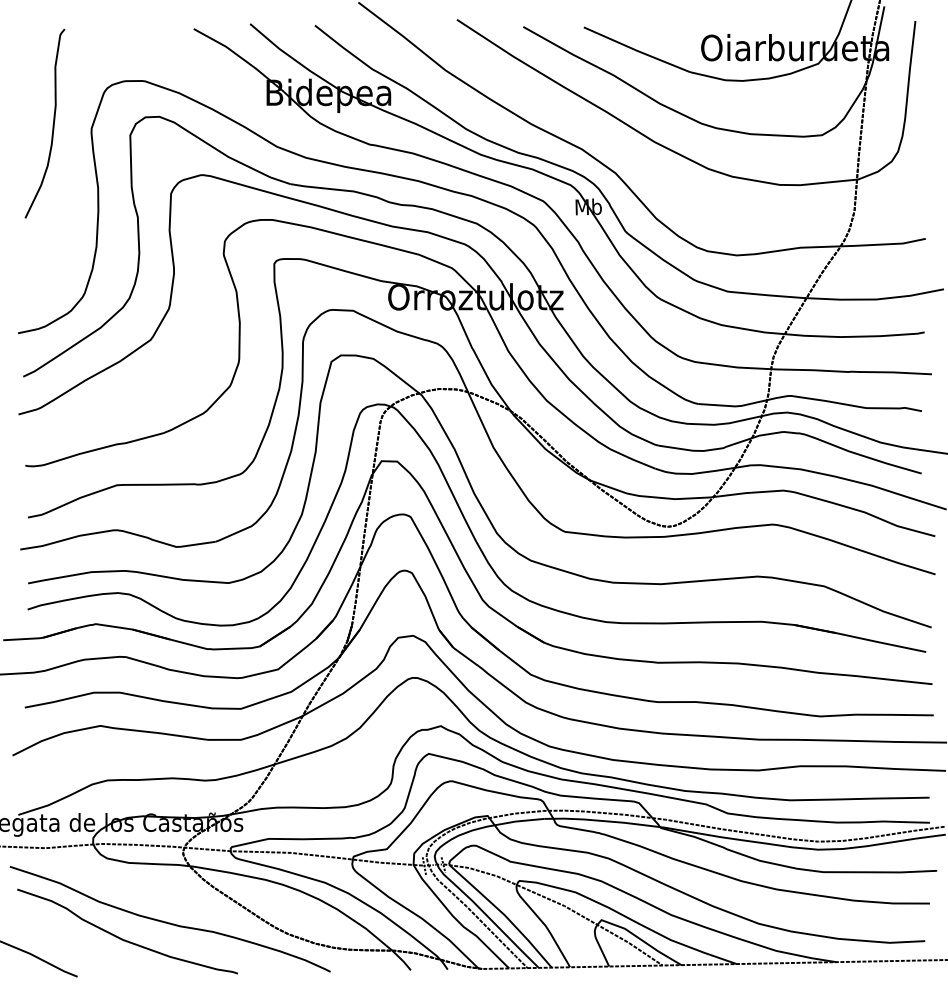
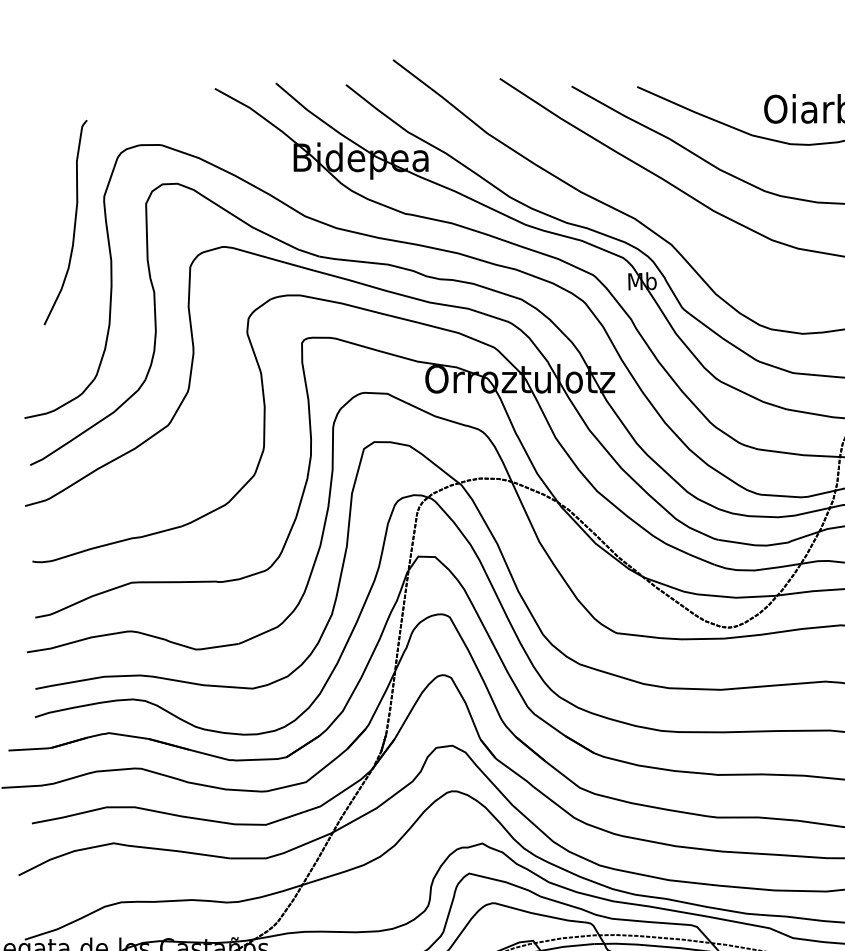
curve: (52, 124) -> (73, 223), moved

